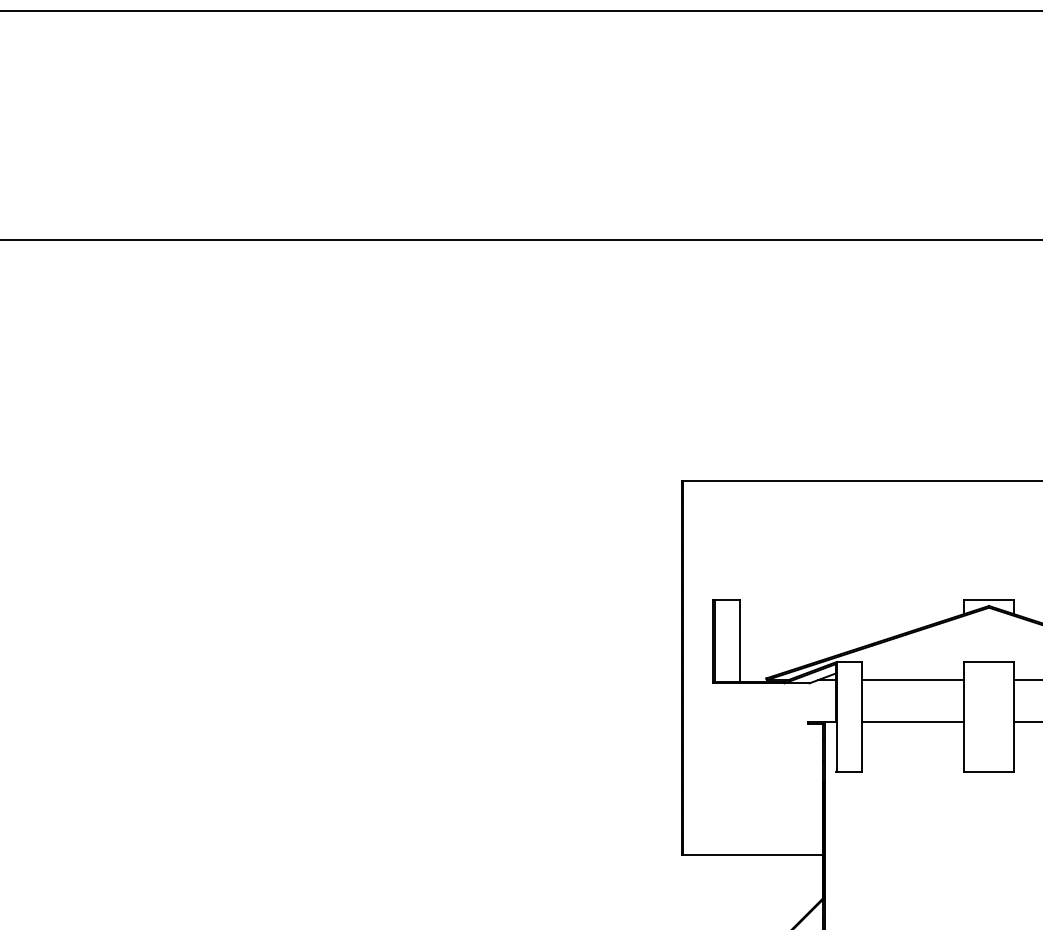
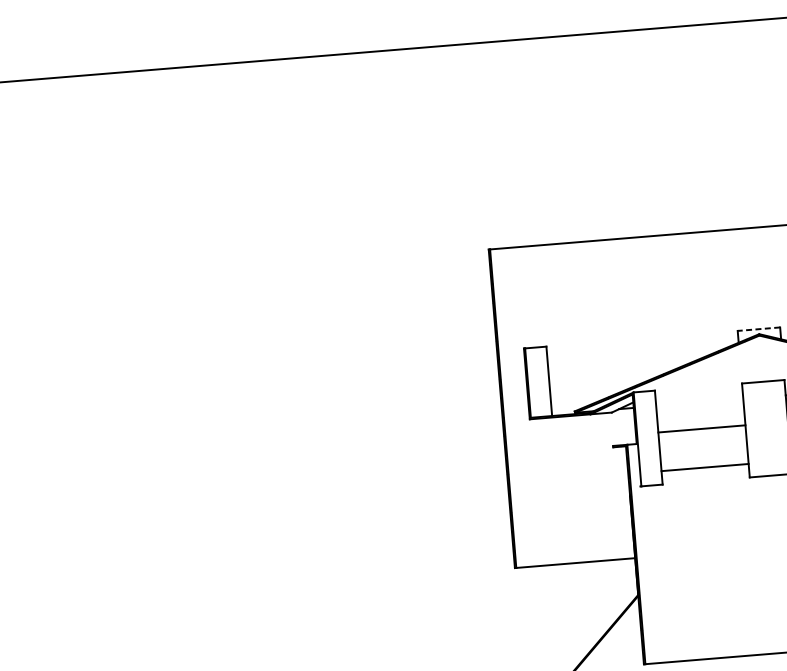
line: (989, 600) -> (759, 329), solid -> dashed
line: (912, 680) -> (701, 429), moved
line: (912, 722) -> (704, 467), moved

